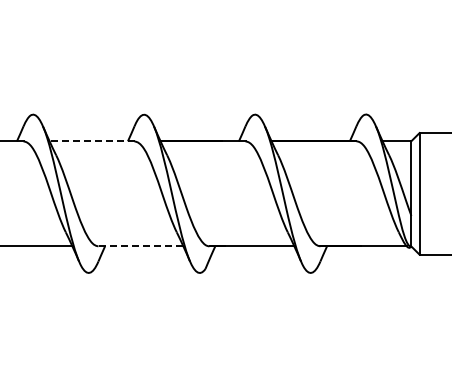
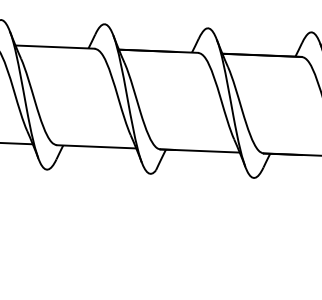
line: (91, 141) -> (54, 47), dashed -> solid
line: (140, 246) -> (96, 146), dashed -> solid

